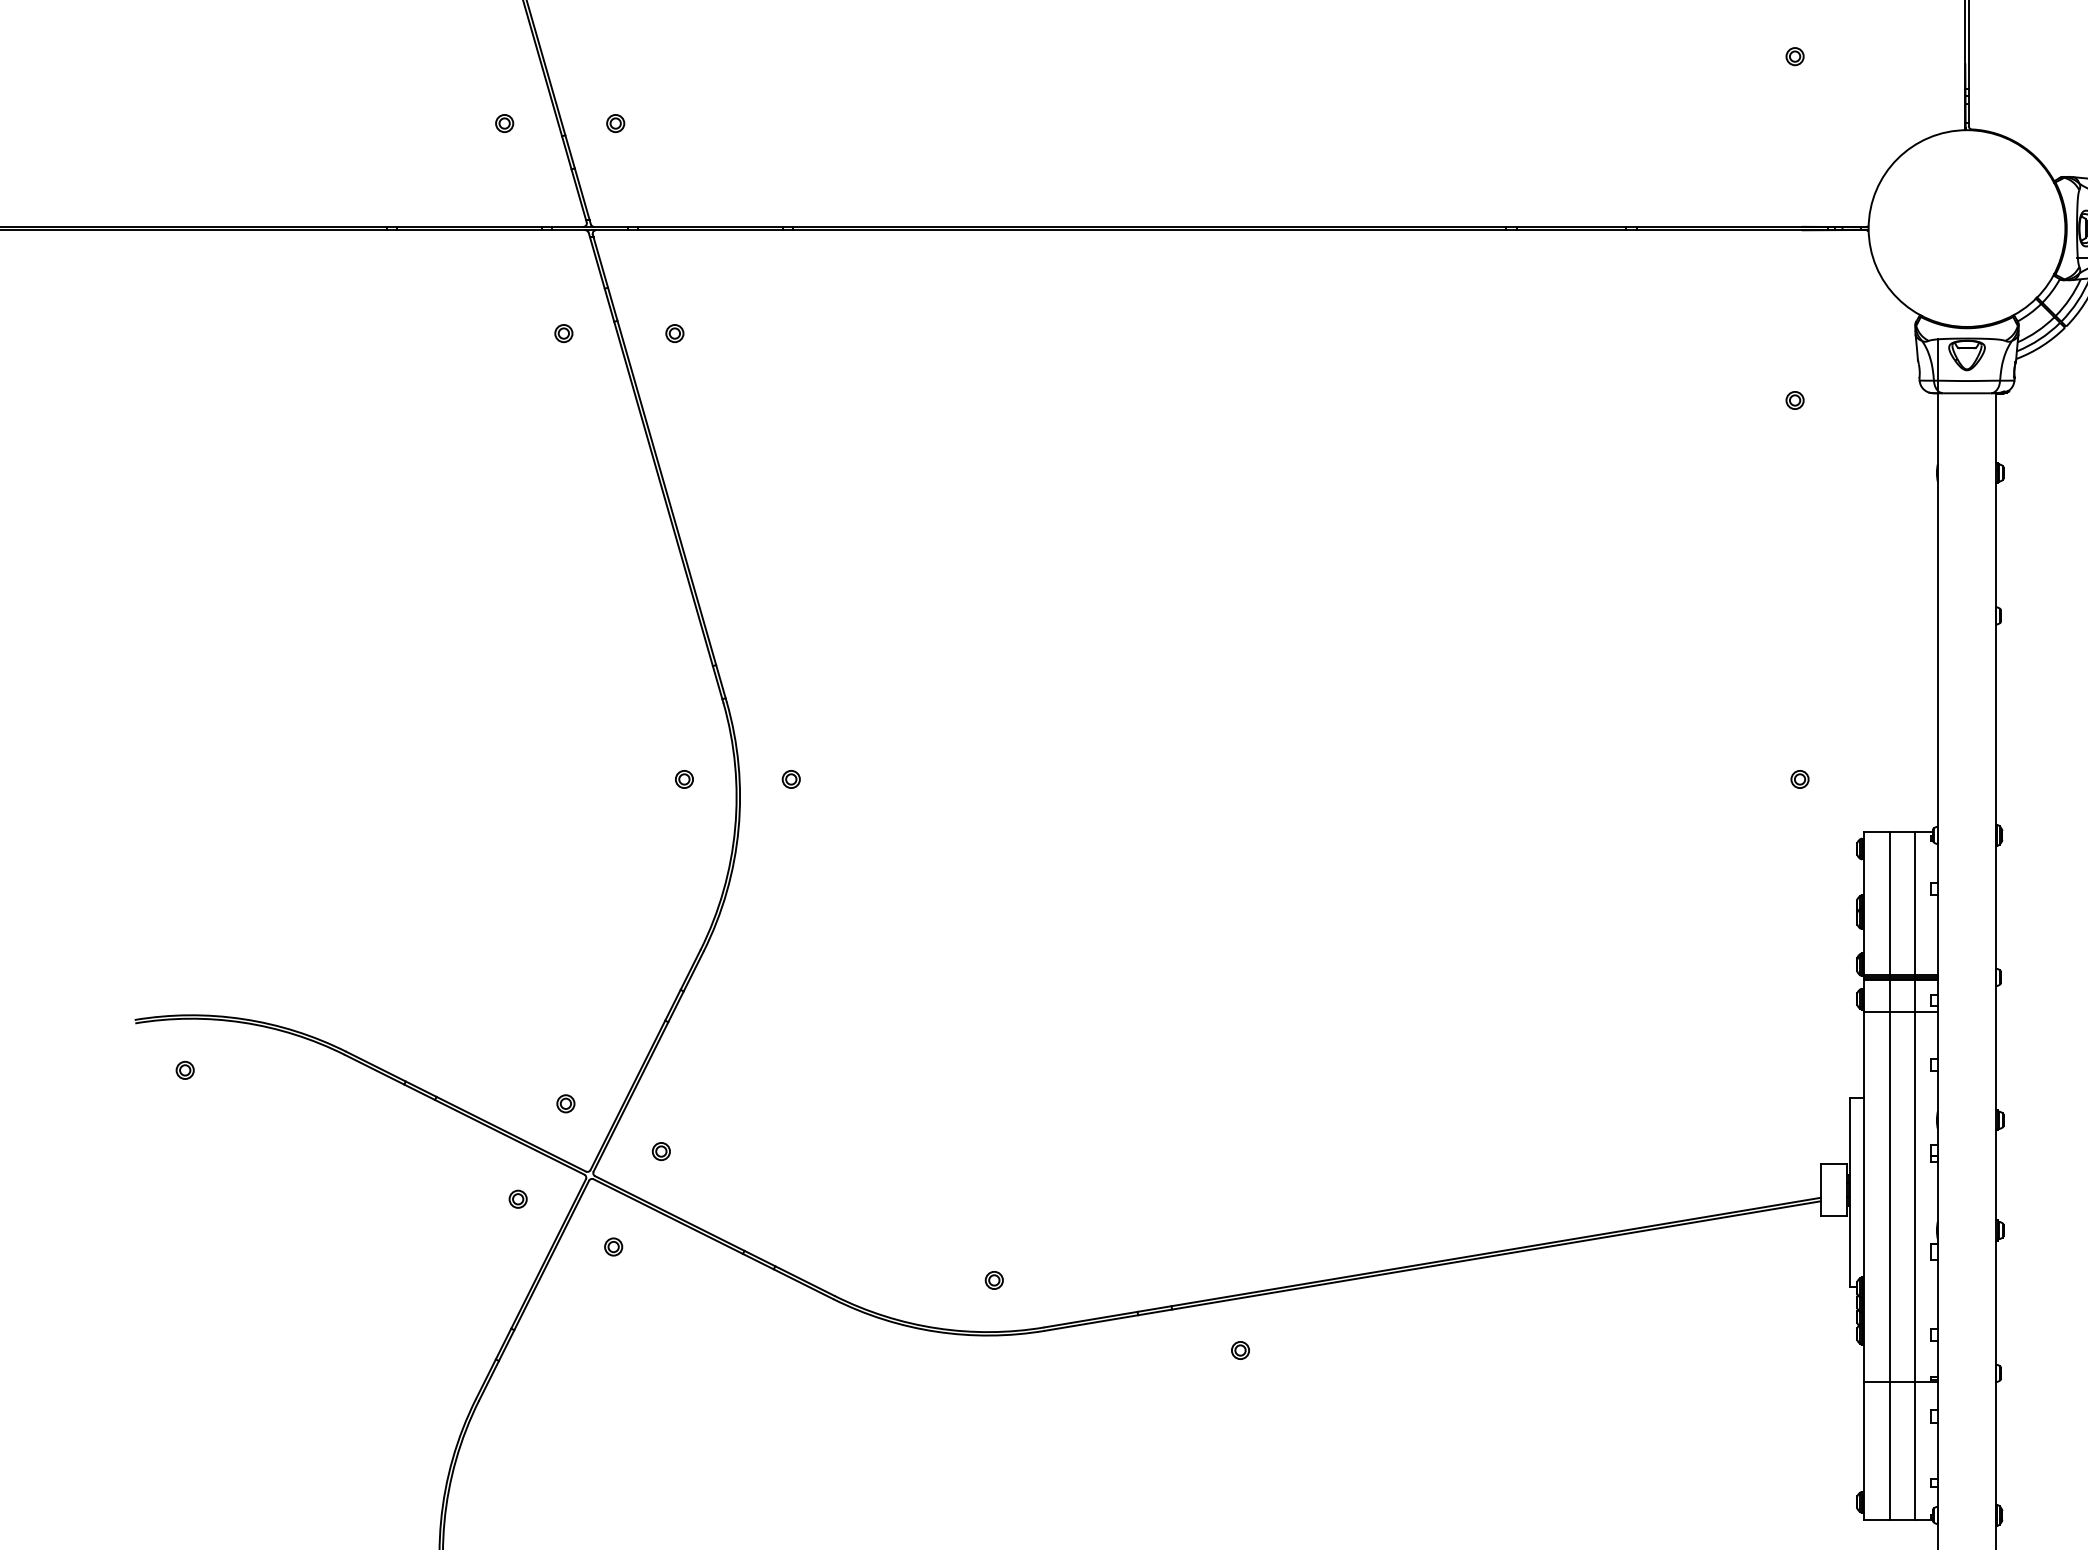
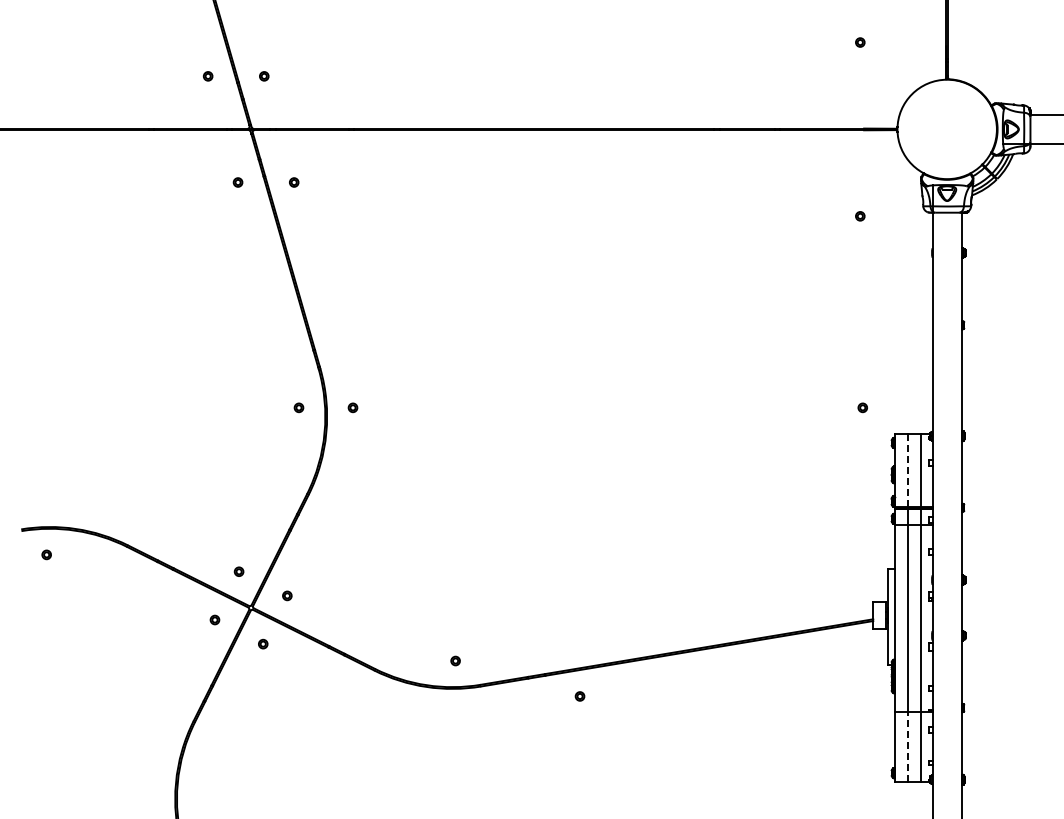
line: (1890, 903) -> (908, 470), solid -> dashed
line: (1890, 1451) -> (908, 747), solid -> dashed

